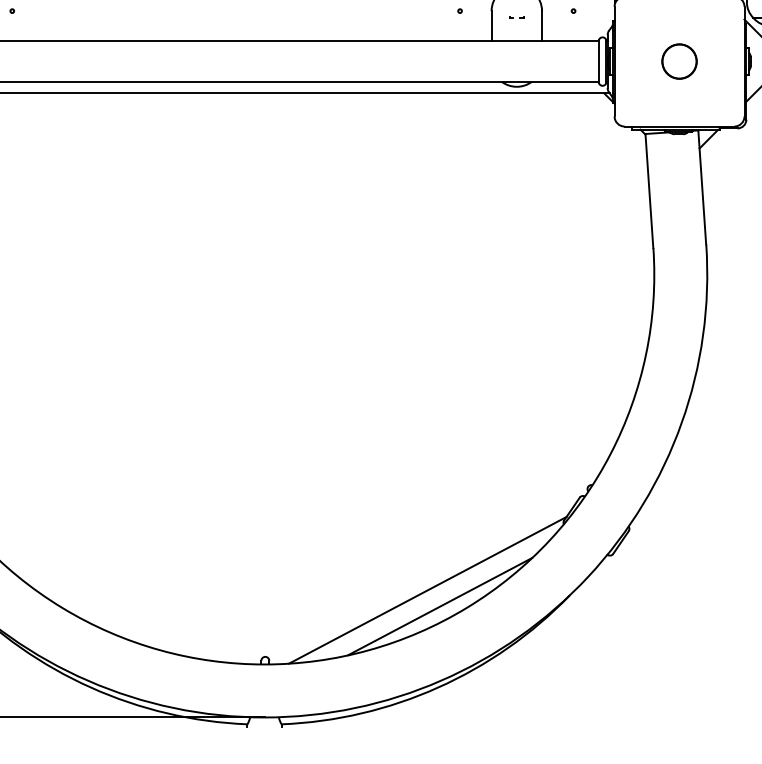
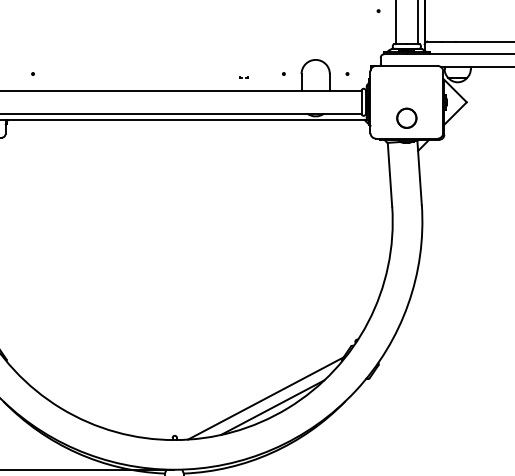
part: (516, 17) -> (243, 77), moved
circle: (678, 60) -> (406, 117), moved

